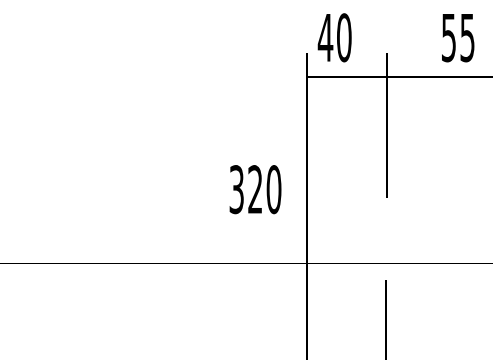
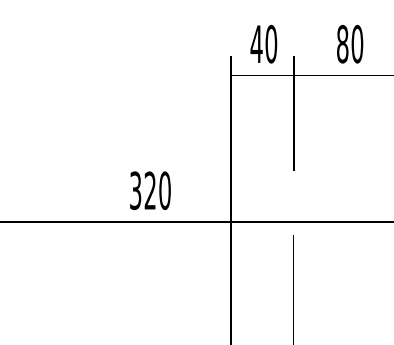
text: (334, 36) -> (263, 43), moved
text: (458, 36) -> (350, 43), 55 -> 80
text: (255, 189) -> (150, 190), moved

